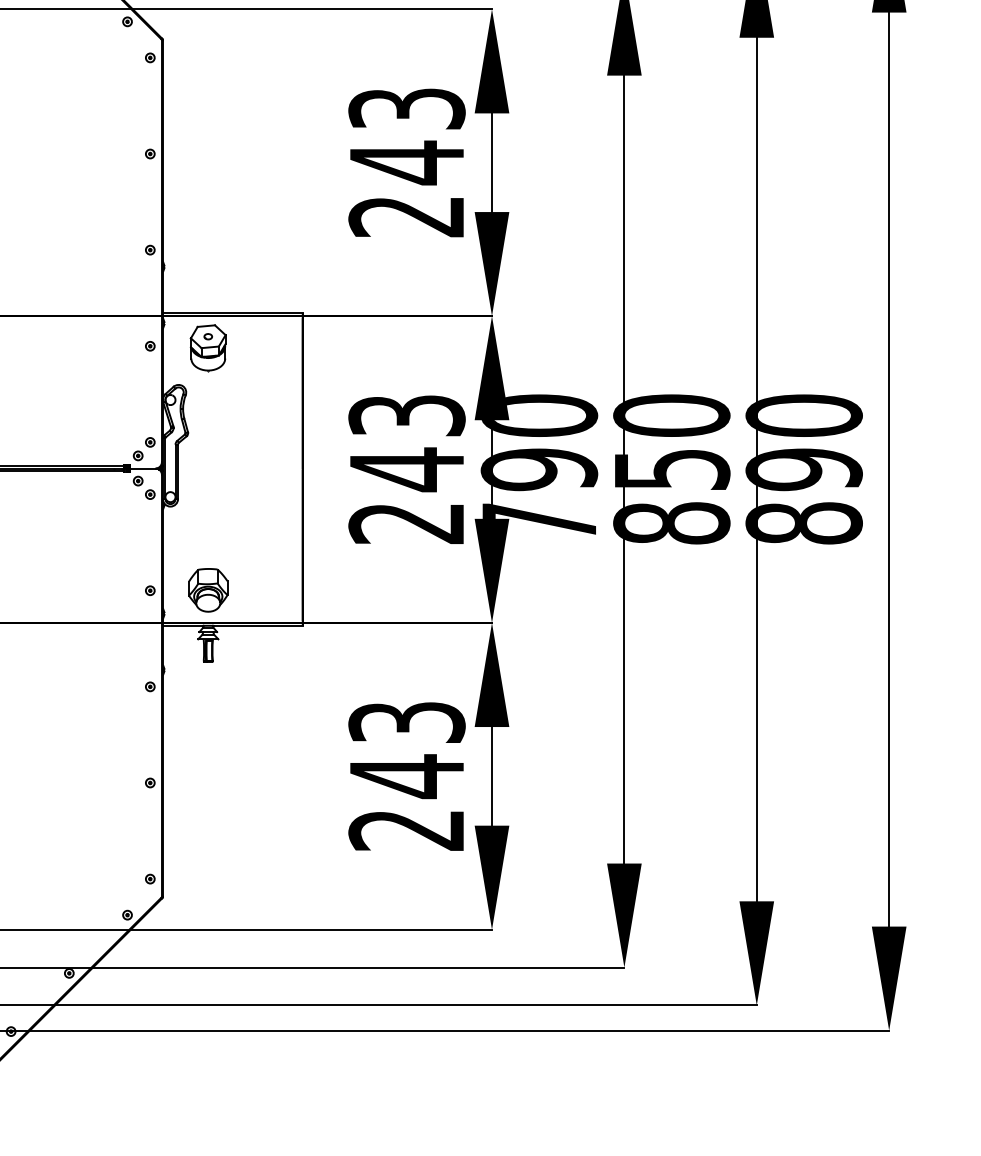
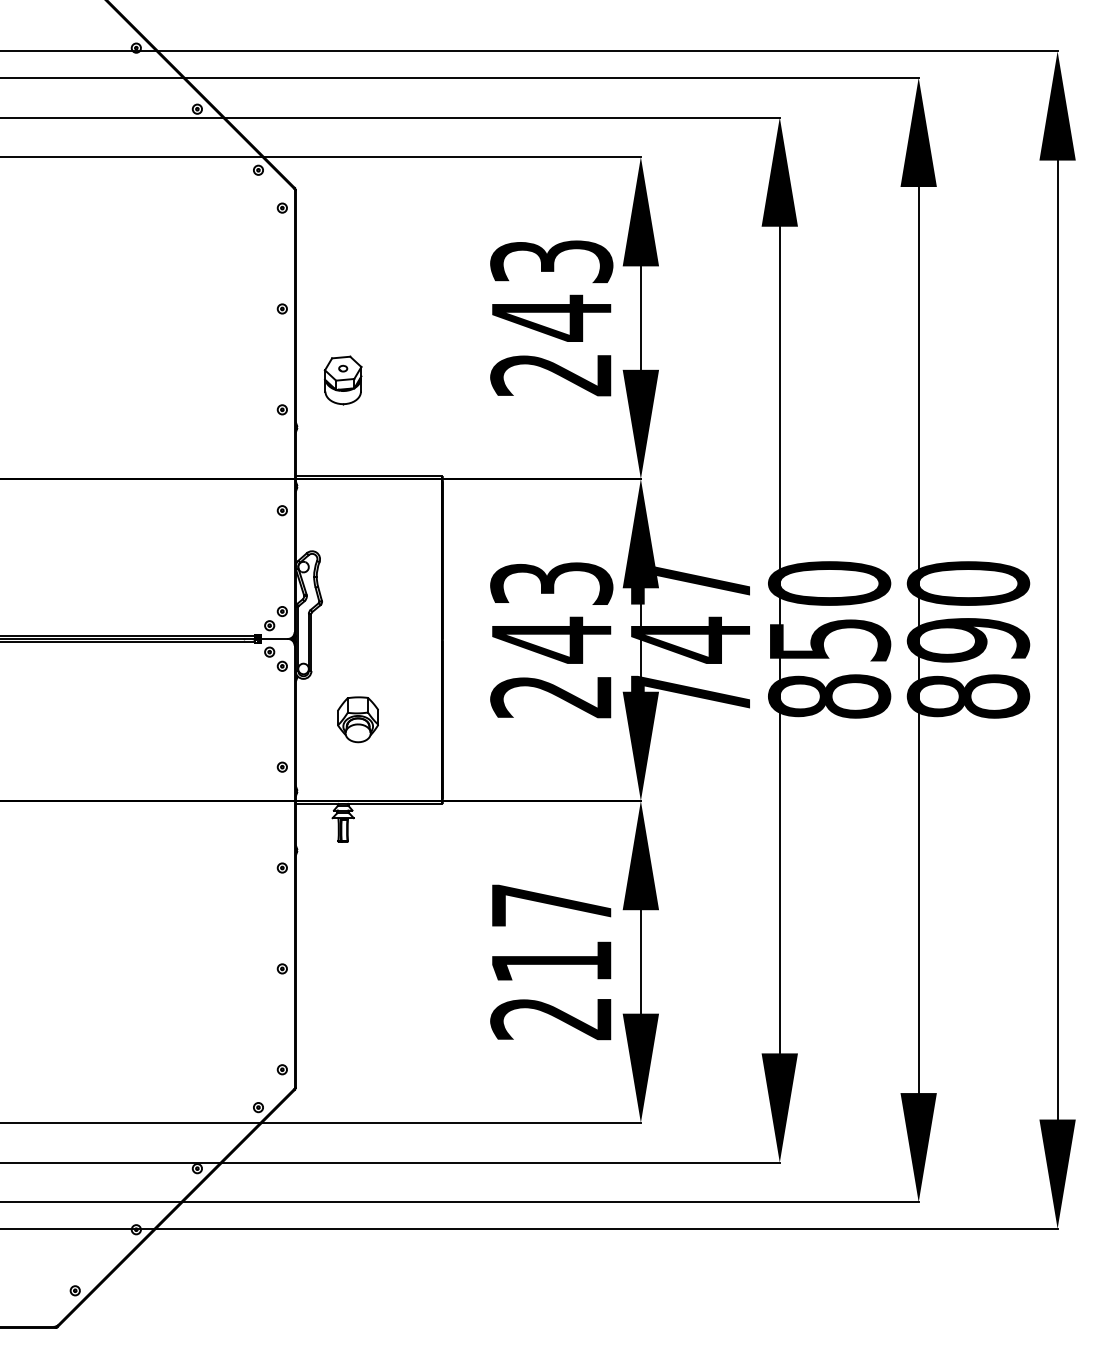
part: (207, 347) -> (342, 380), moved
text: (539, 443) -> (690, 612), 790 -> 747
part: (207, 590) -> (357, 719), moved
text: (406, 750) -> (551, 934), 243 -> 217

